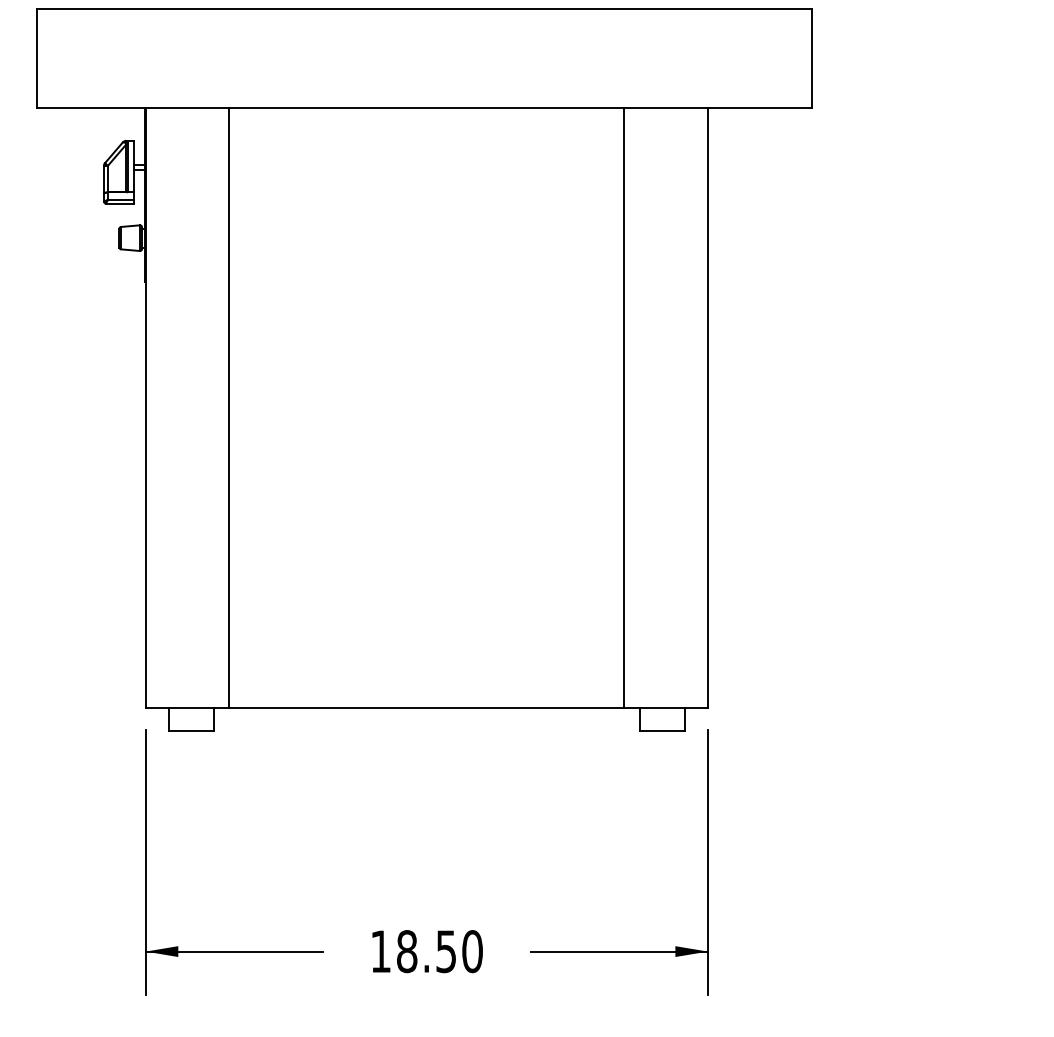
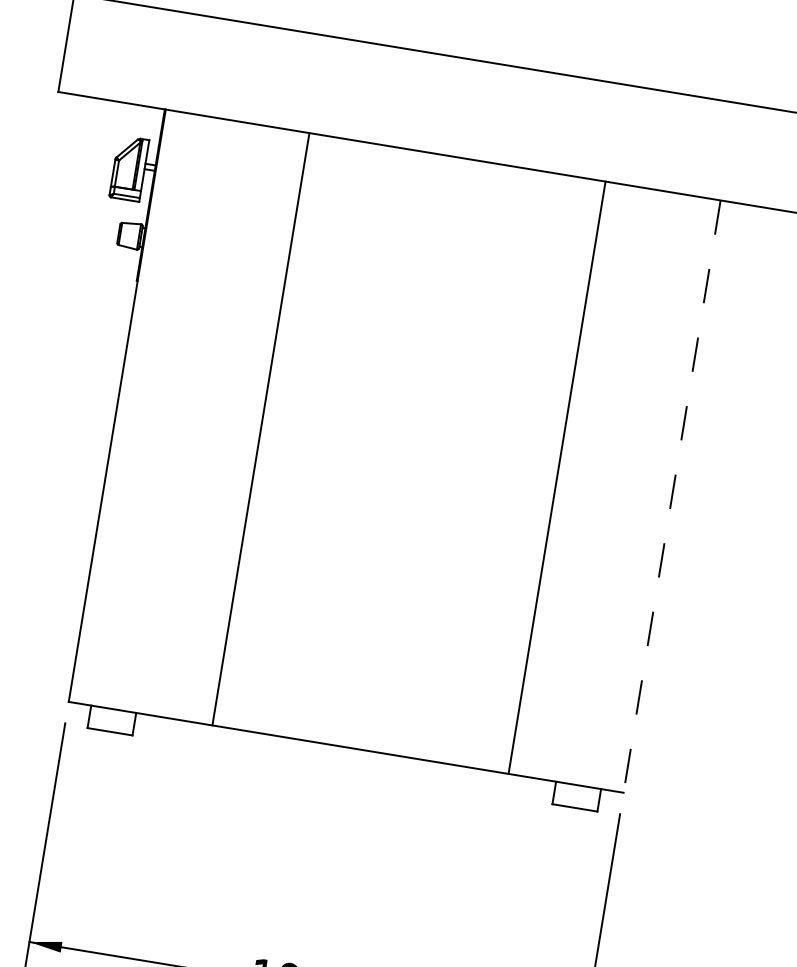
line: (229, 408) -> (261, 429), moved
line: (624, 408) -> (557, 478), moved
line: (707, 408) -> (671, 496), solid -> dashed

